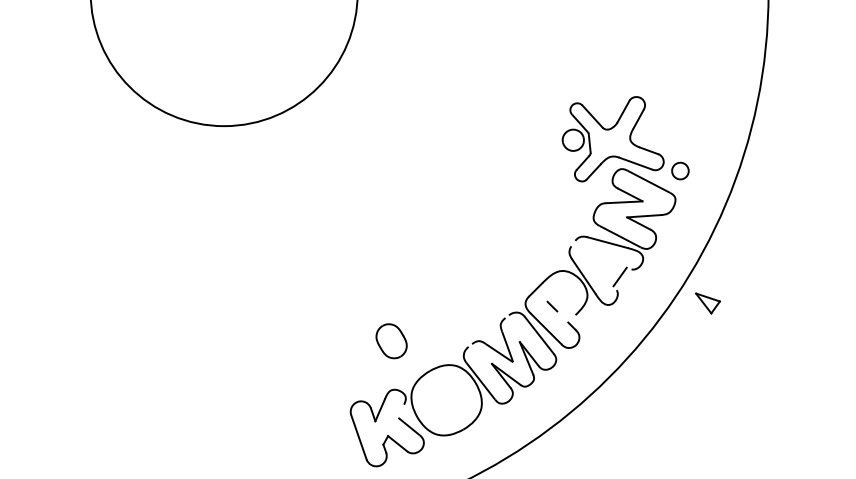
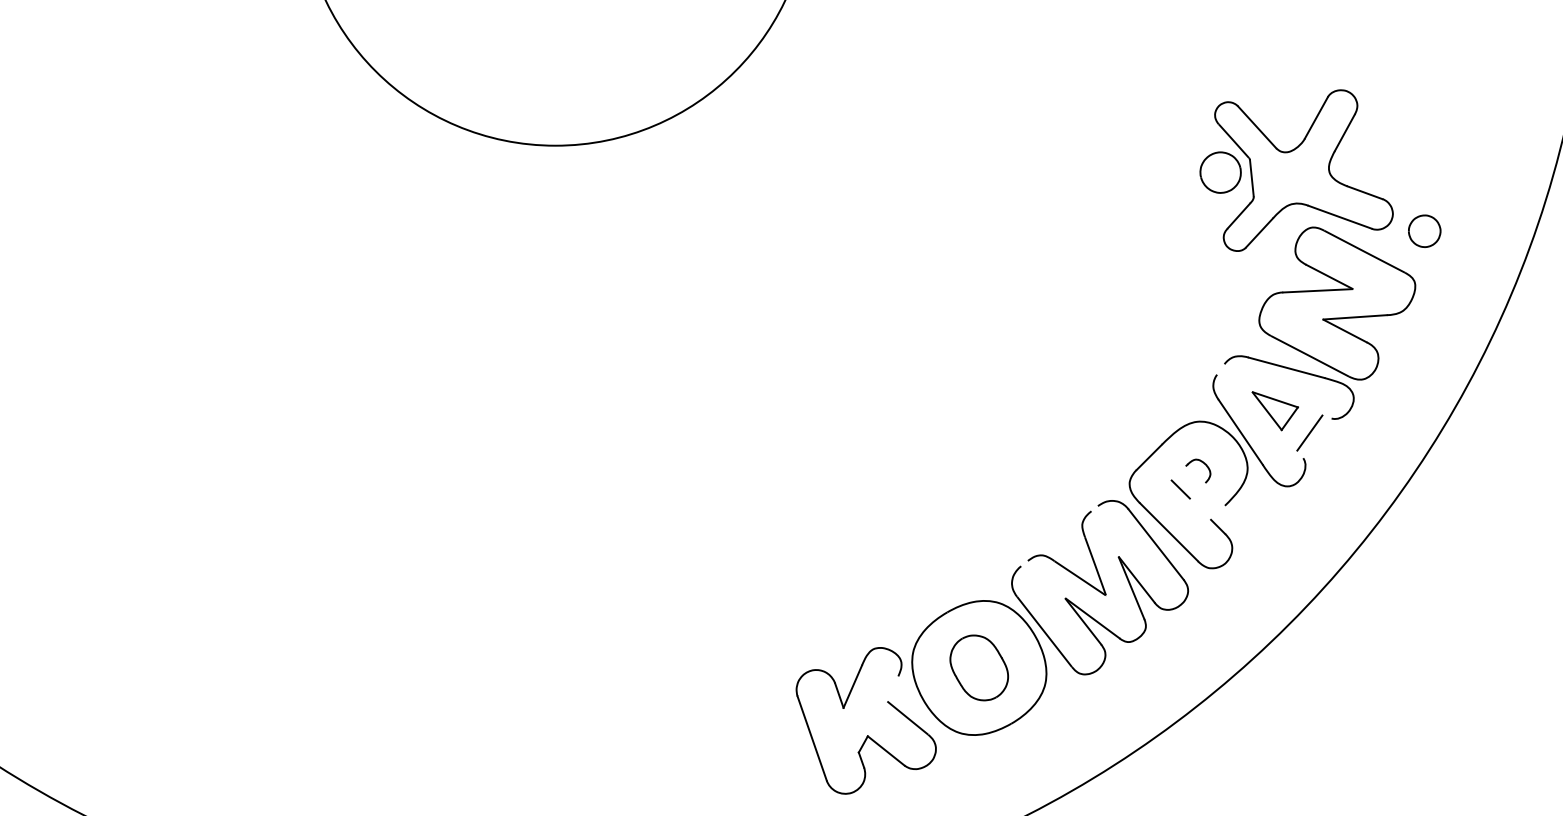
curve: (563, 293) -> (1201, 464), added
part: (707, 303) -> (1274, 411), moved
part: (391, 341) -> (979, 668), moved

